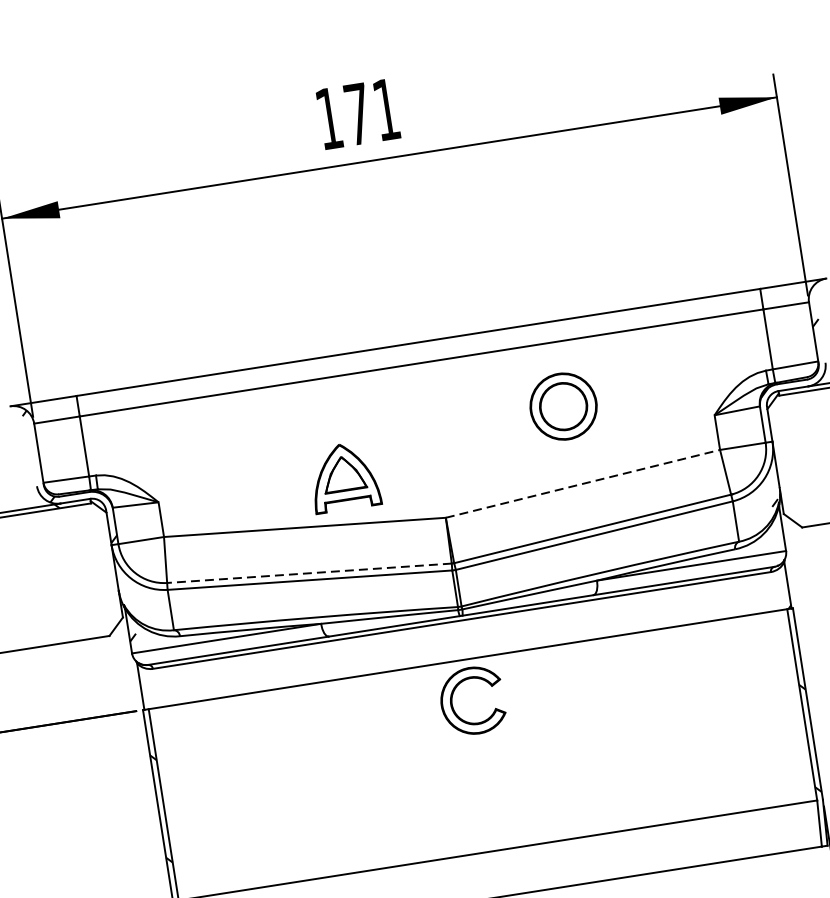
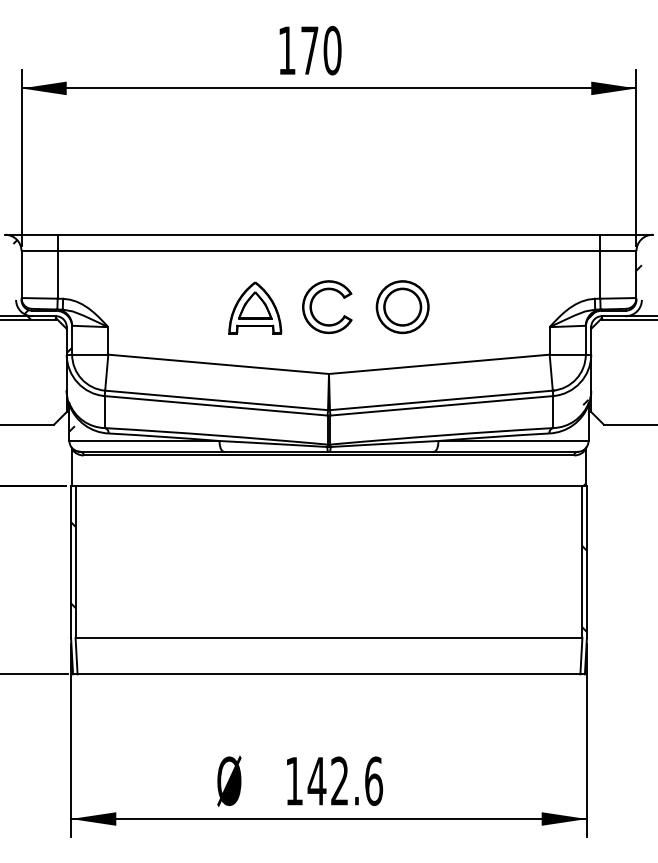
text: (386, 109) -> (332, 50), 171 -> 170
part: (563, 407) -> (402, 307), moved
part: (344, 476) -> (255, 307), moved
line: (583, 484) -> (439, 364), dashed -> solid
line: (309, 573) -> (216, 400), dashed -> solid
part: (454, 706) -> (312, 309), moved

